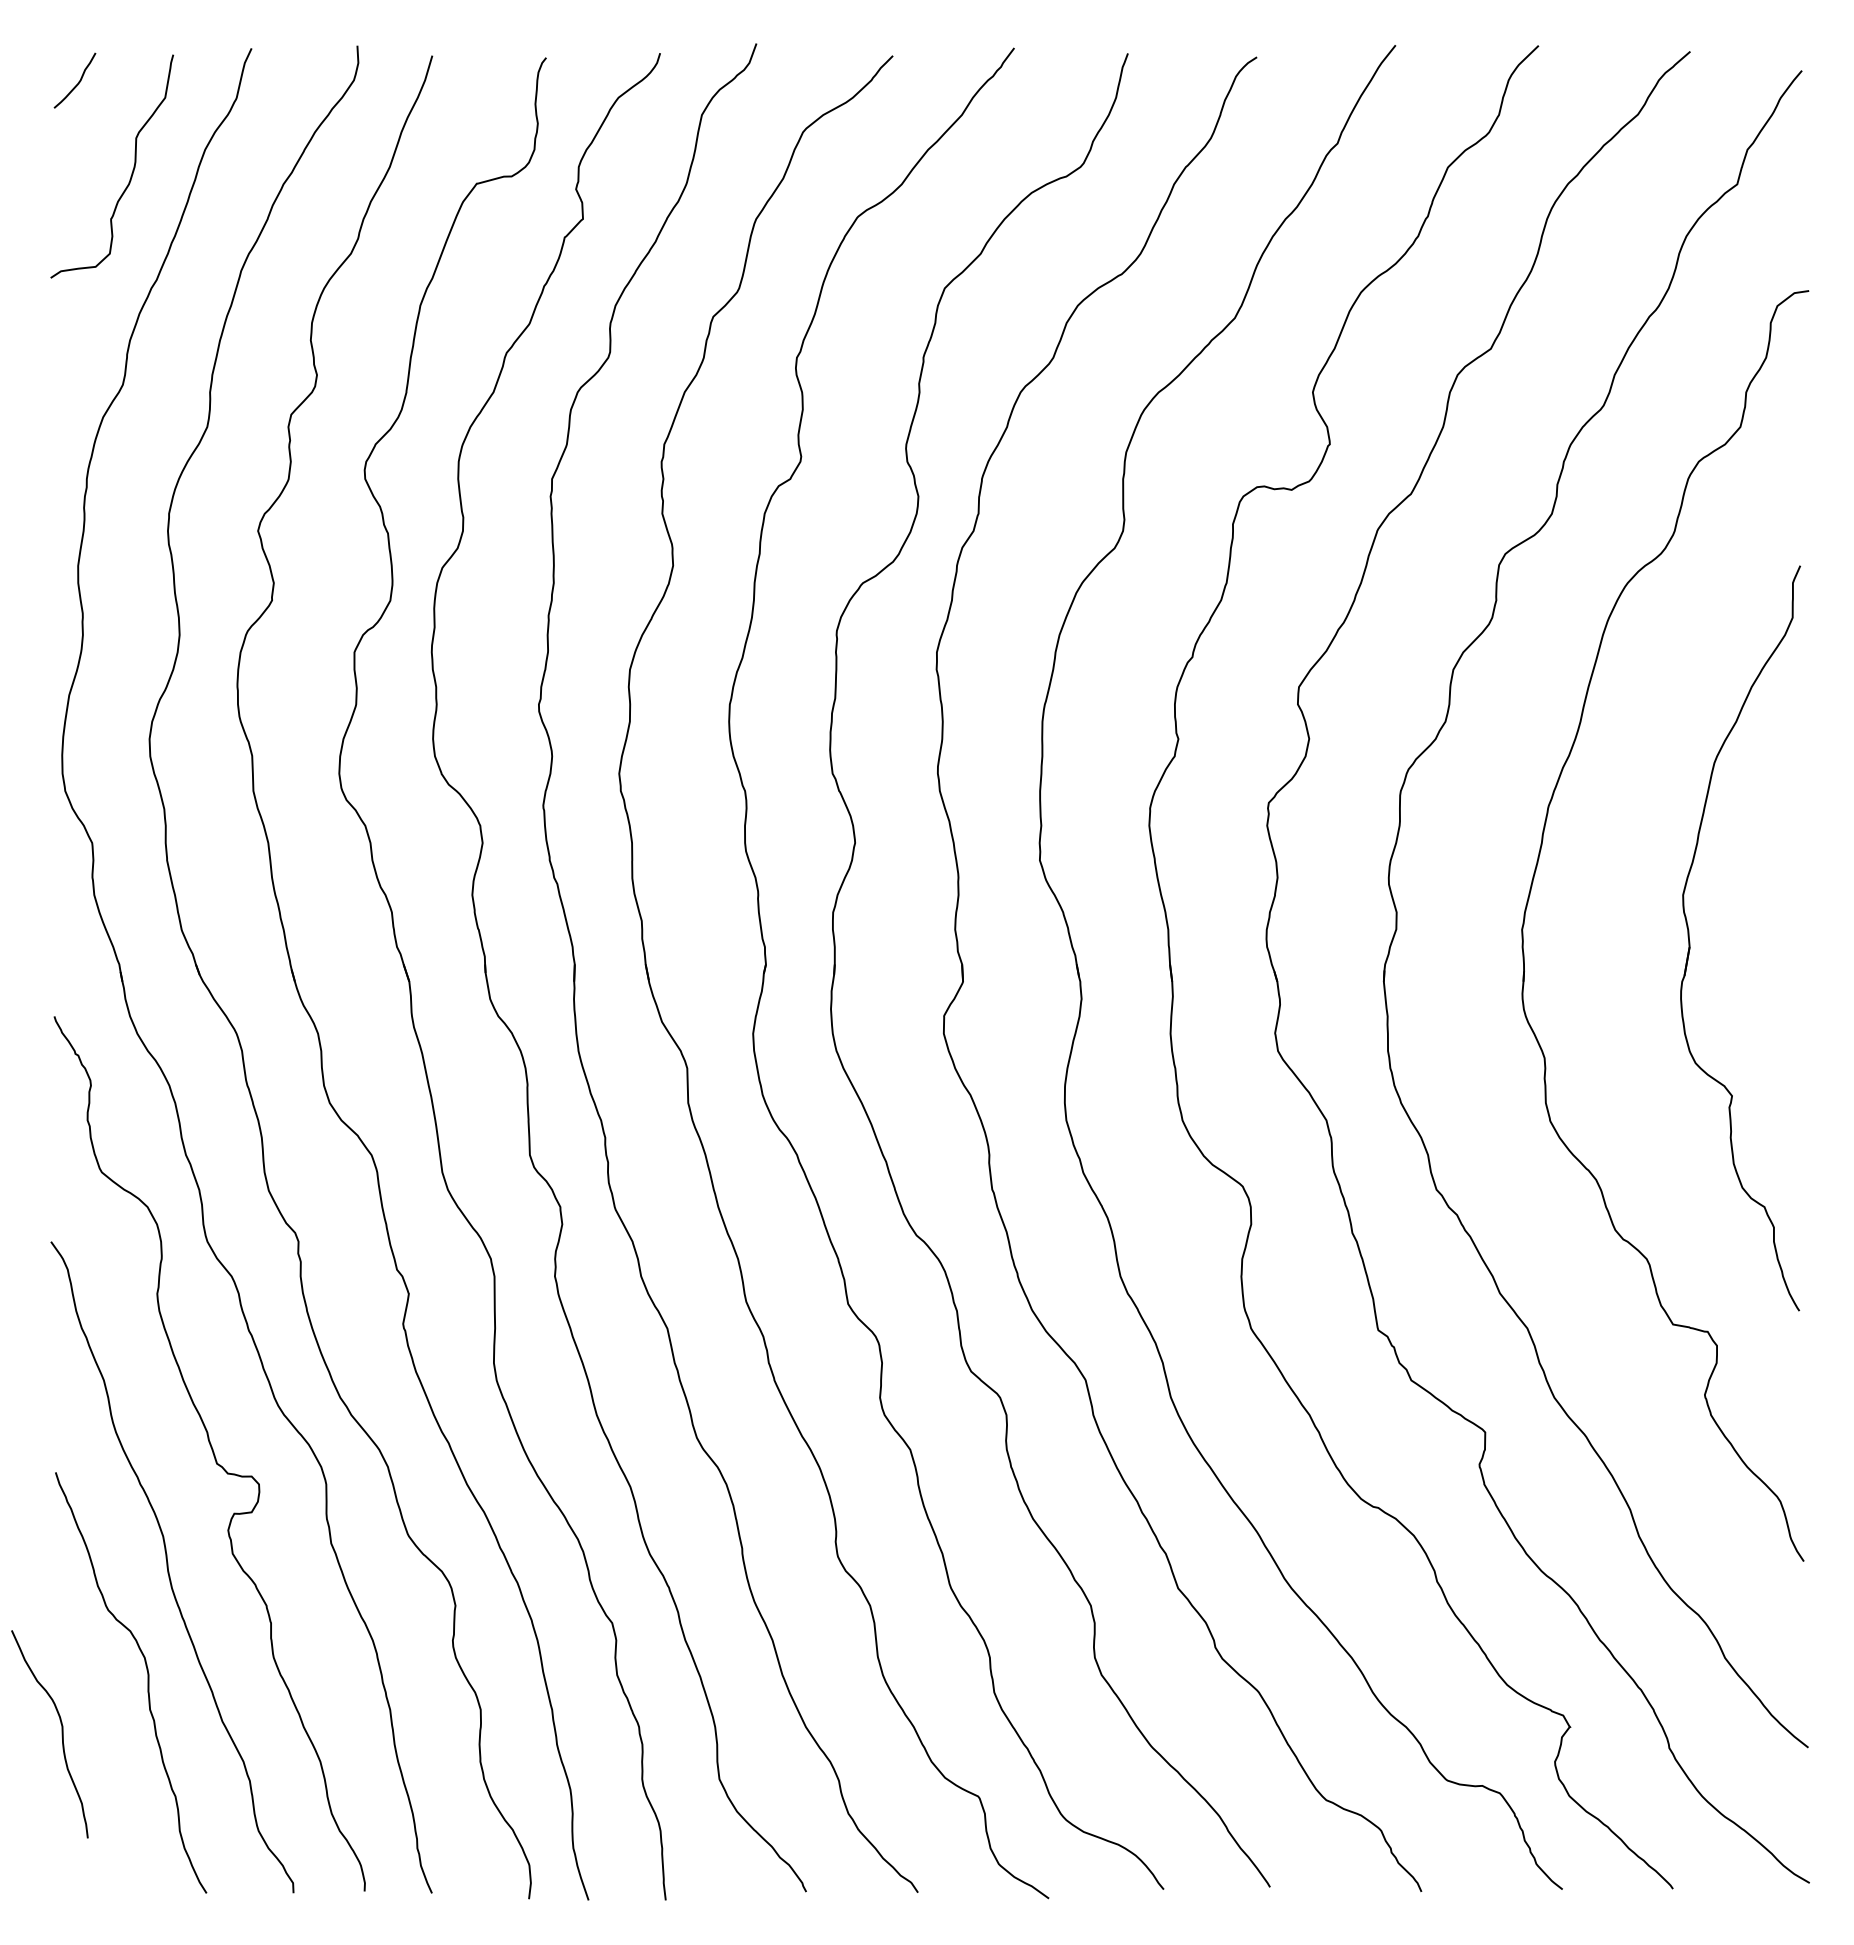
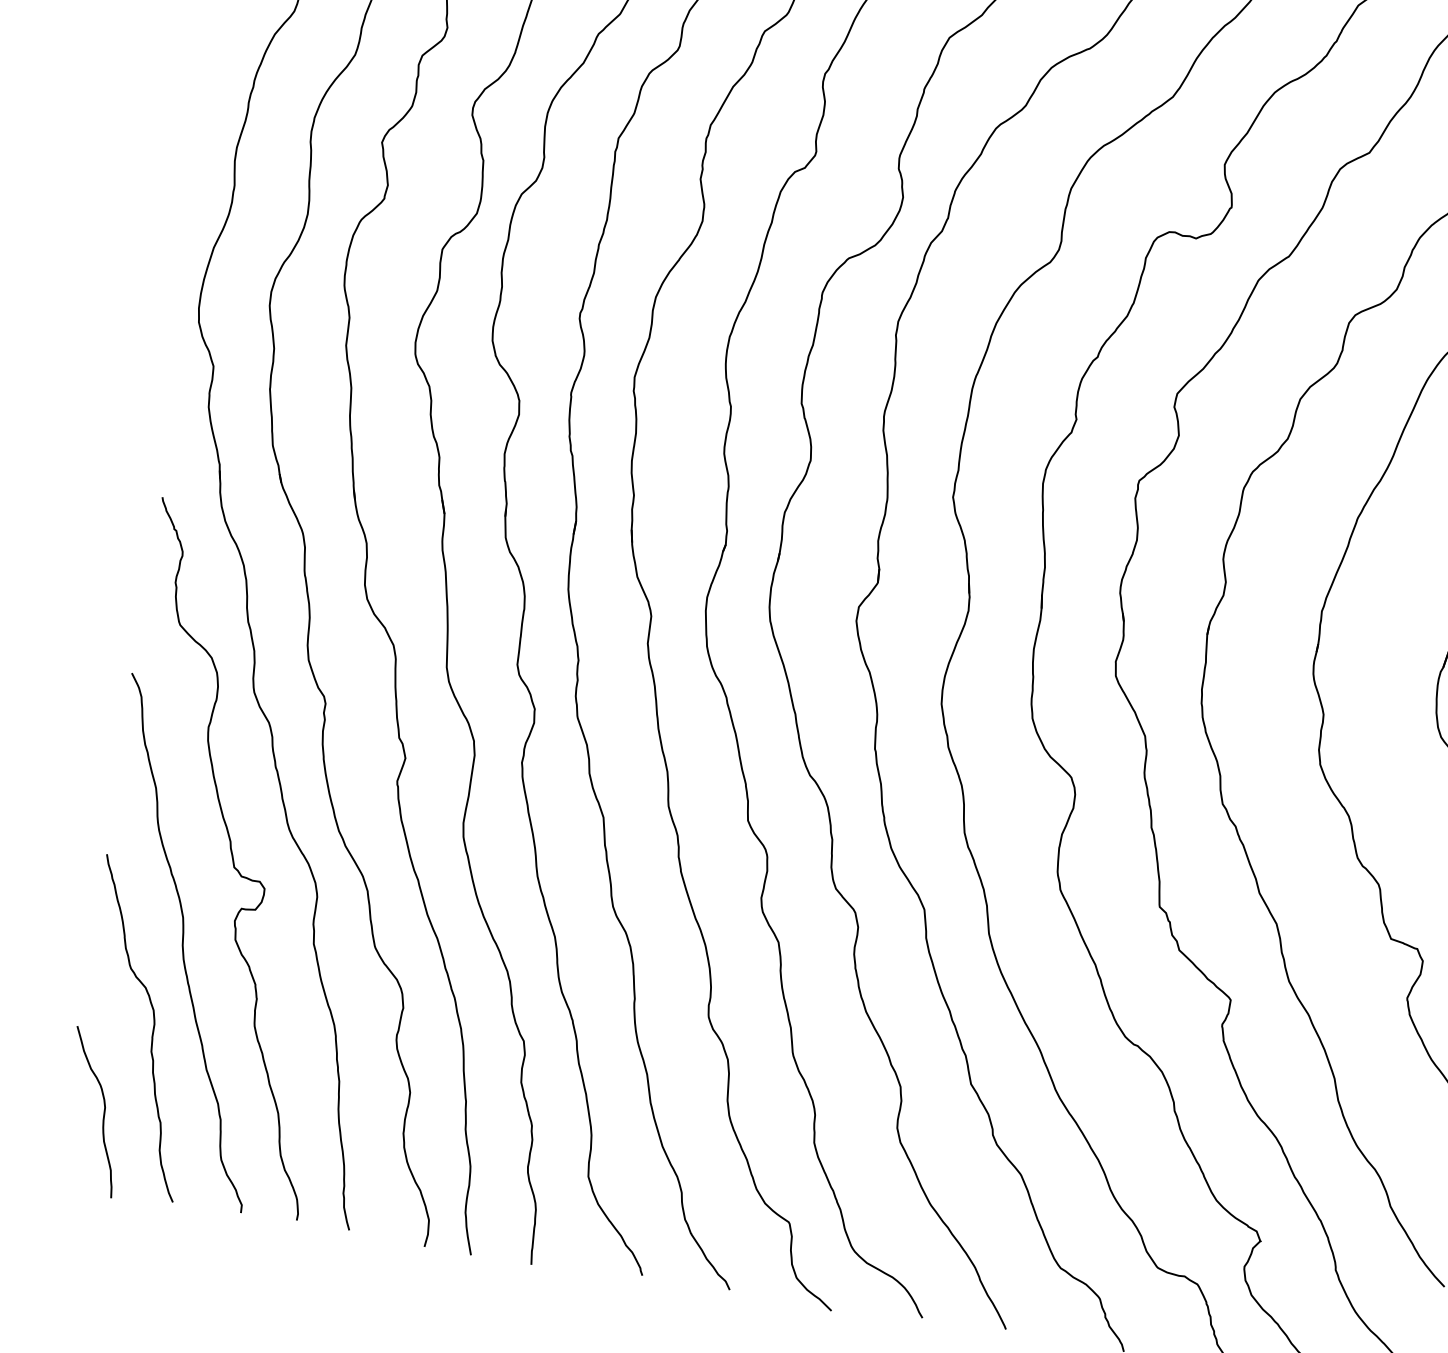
curve: (61, 1734) -> (103, 1113), moved

